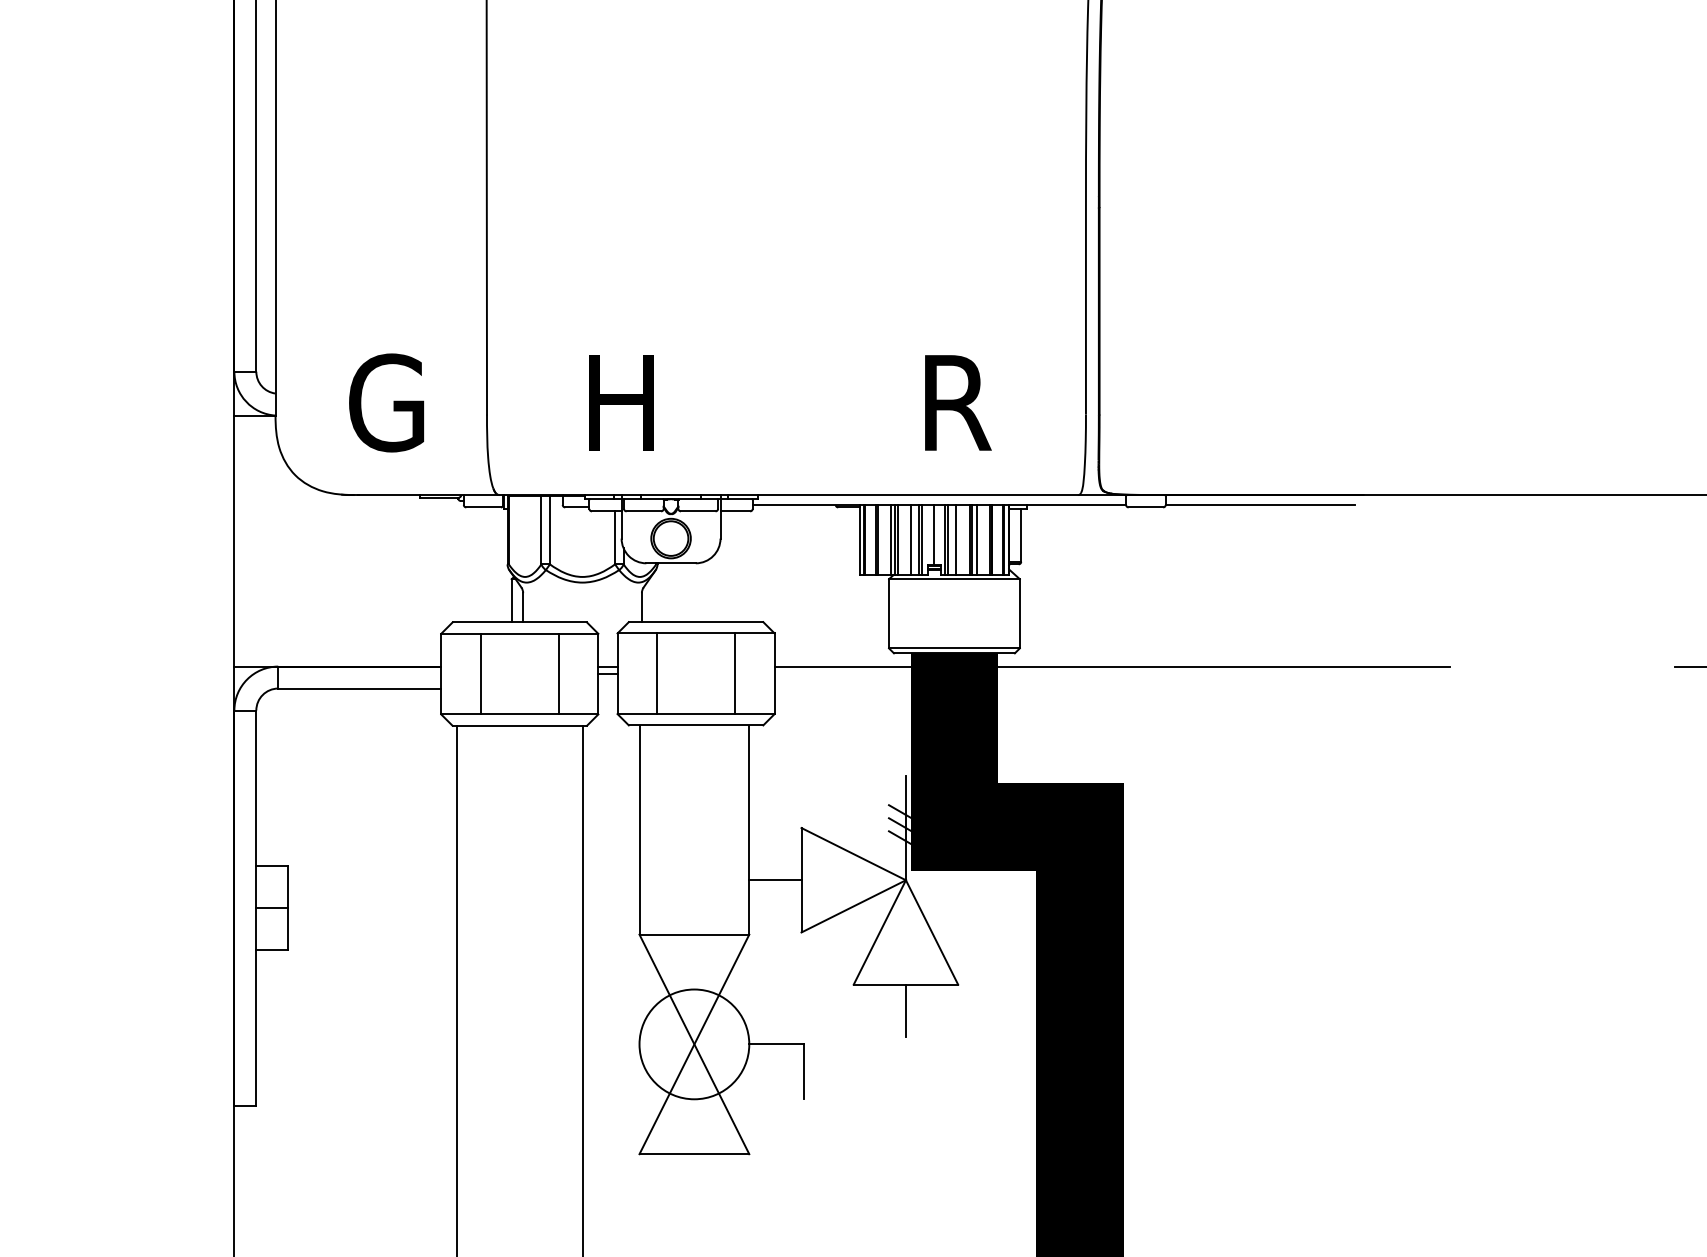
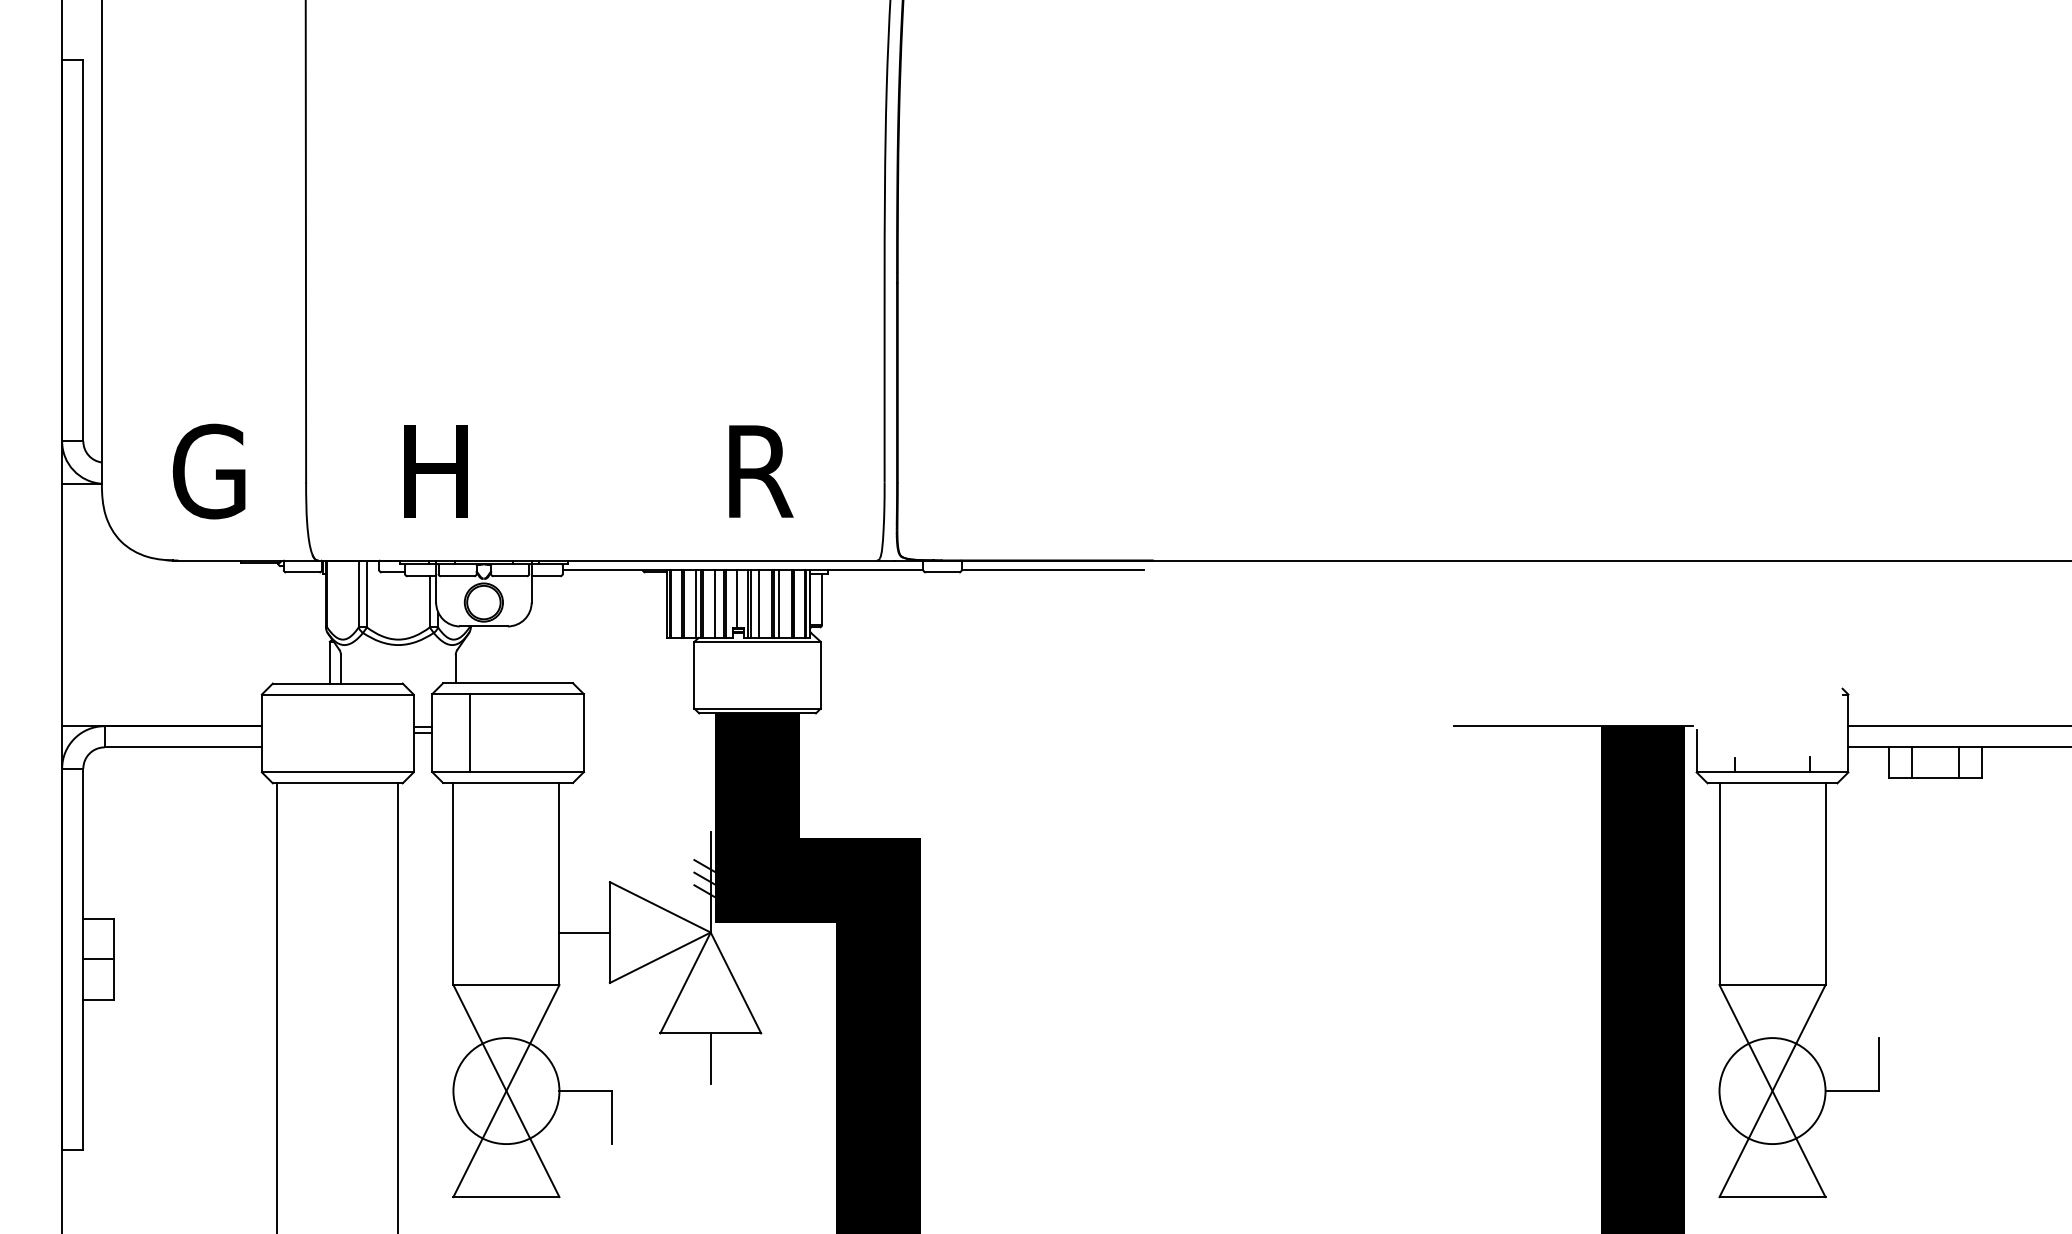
line: (1111, 666) -> (909, 726), removed
line: (480, 674) -> (299, 733), removed
line: (558, 674) -> (375, 733), removed
line: (735, 674) -> (546, 733), removed

